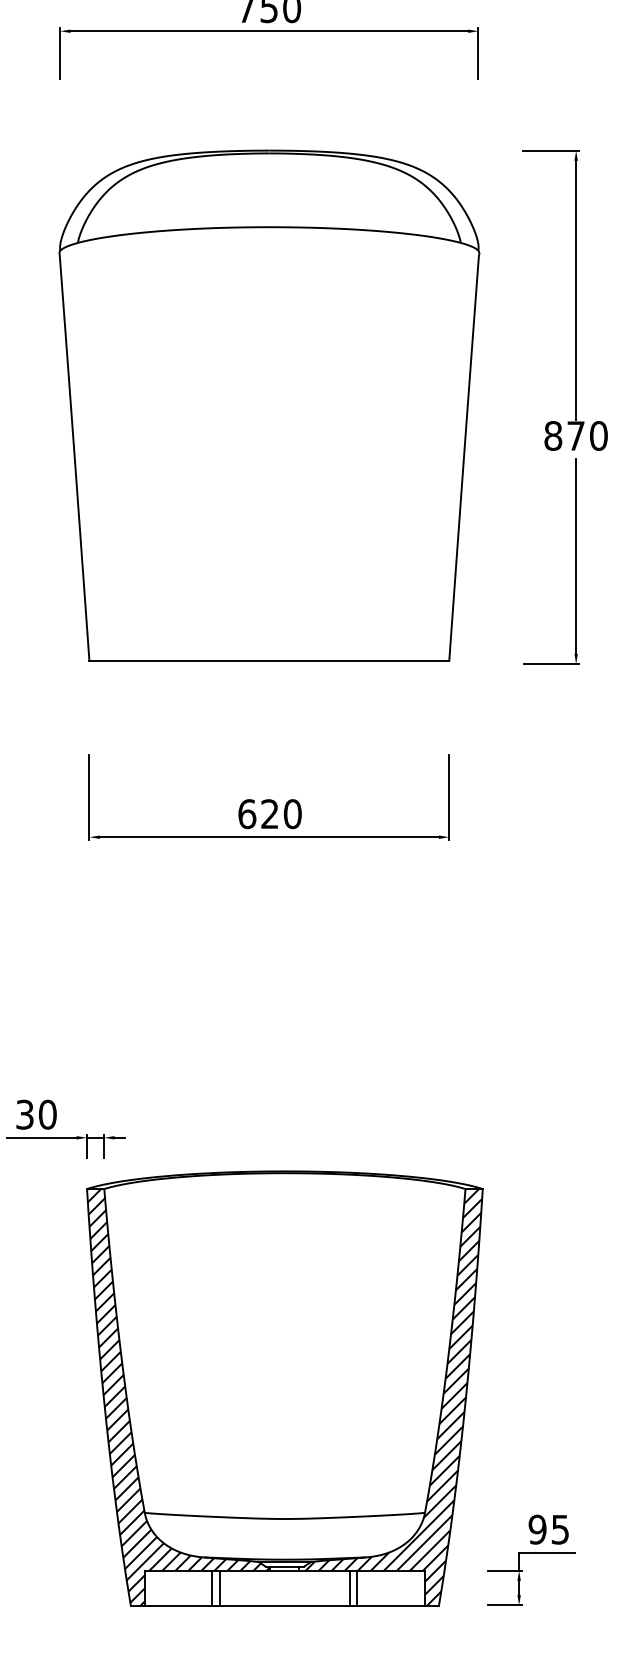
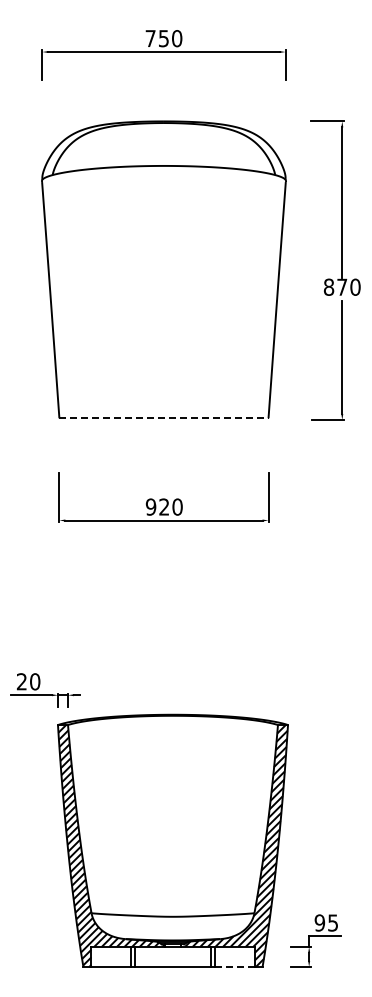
line: (268, 661) -> (163, 418), solid -> dashed
text: (246, 813) -> (150, 506), 620 -> 920
text: (24, 1114) -> (21, 681), 30 -> 20
line: (390, 1606) -> (234, 967), solid -> dashed

